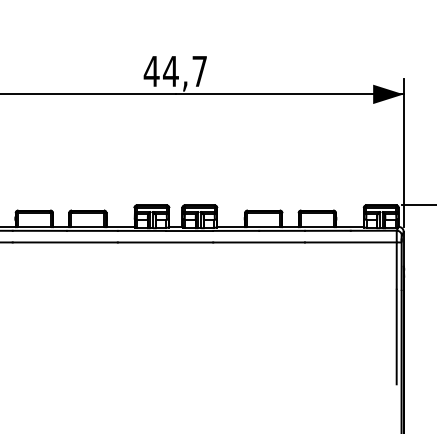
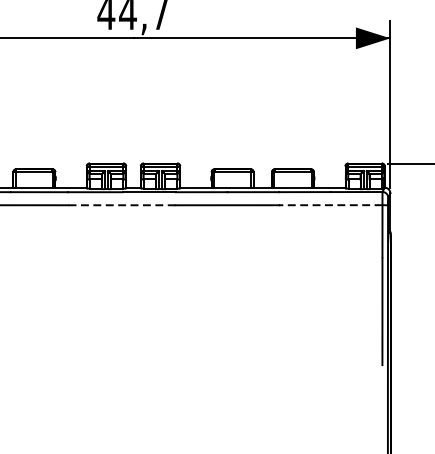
line: (165, 242) -> (121, 205), solid -> dashed
line: (350, 242) -> (330, 205), solid -> dashed

